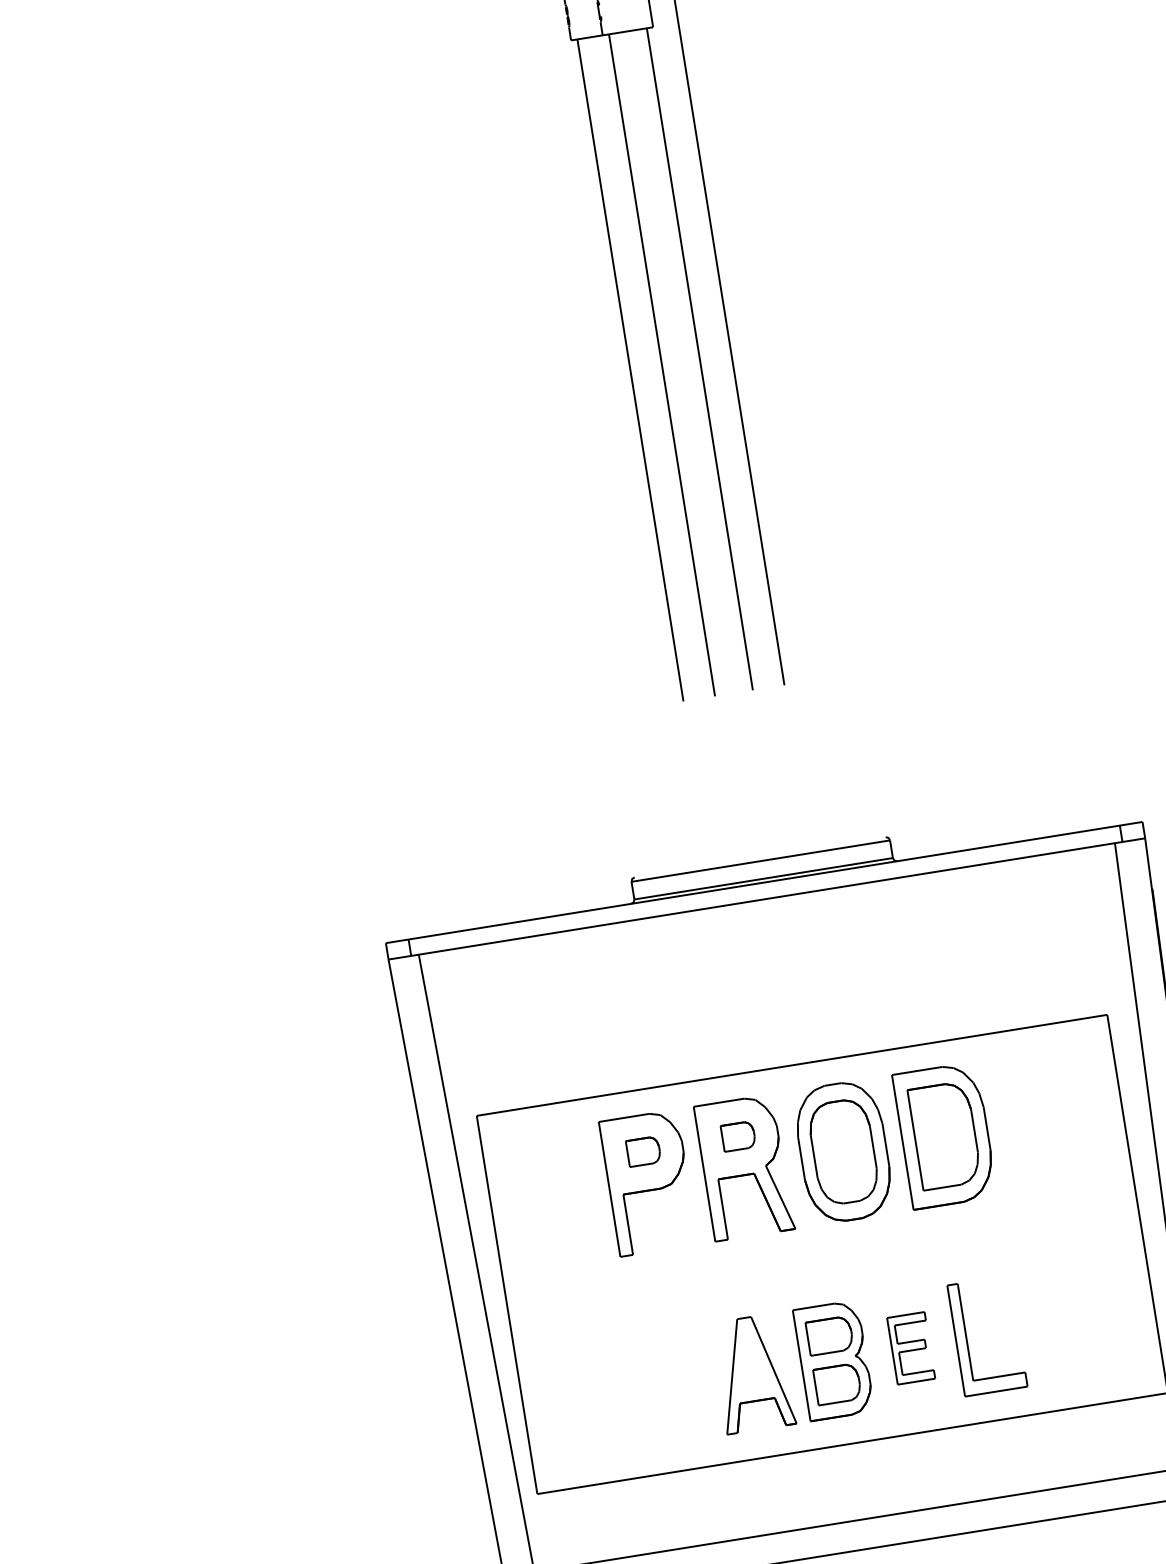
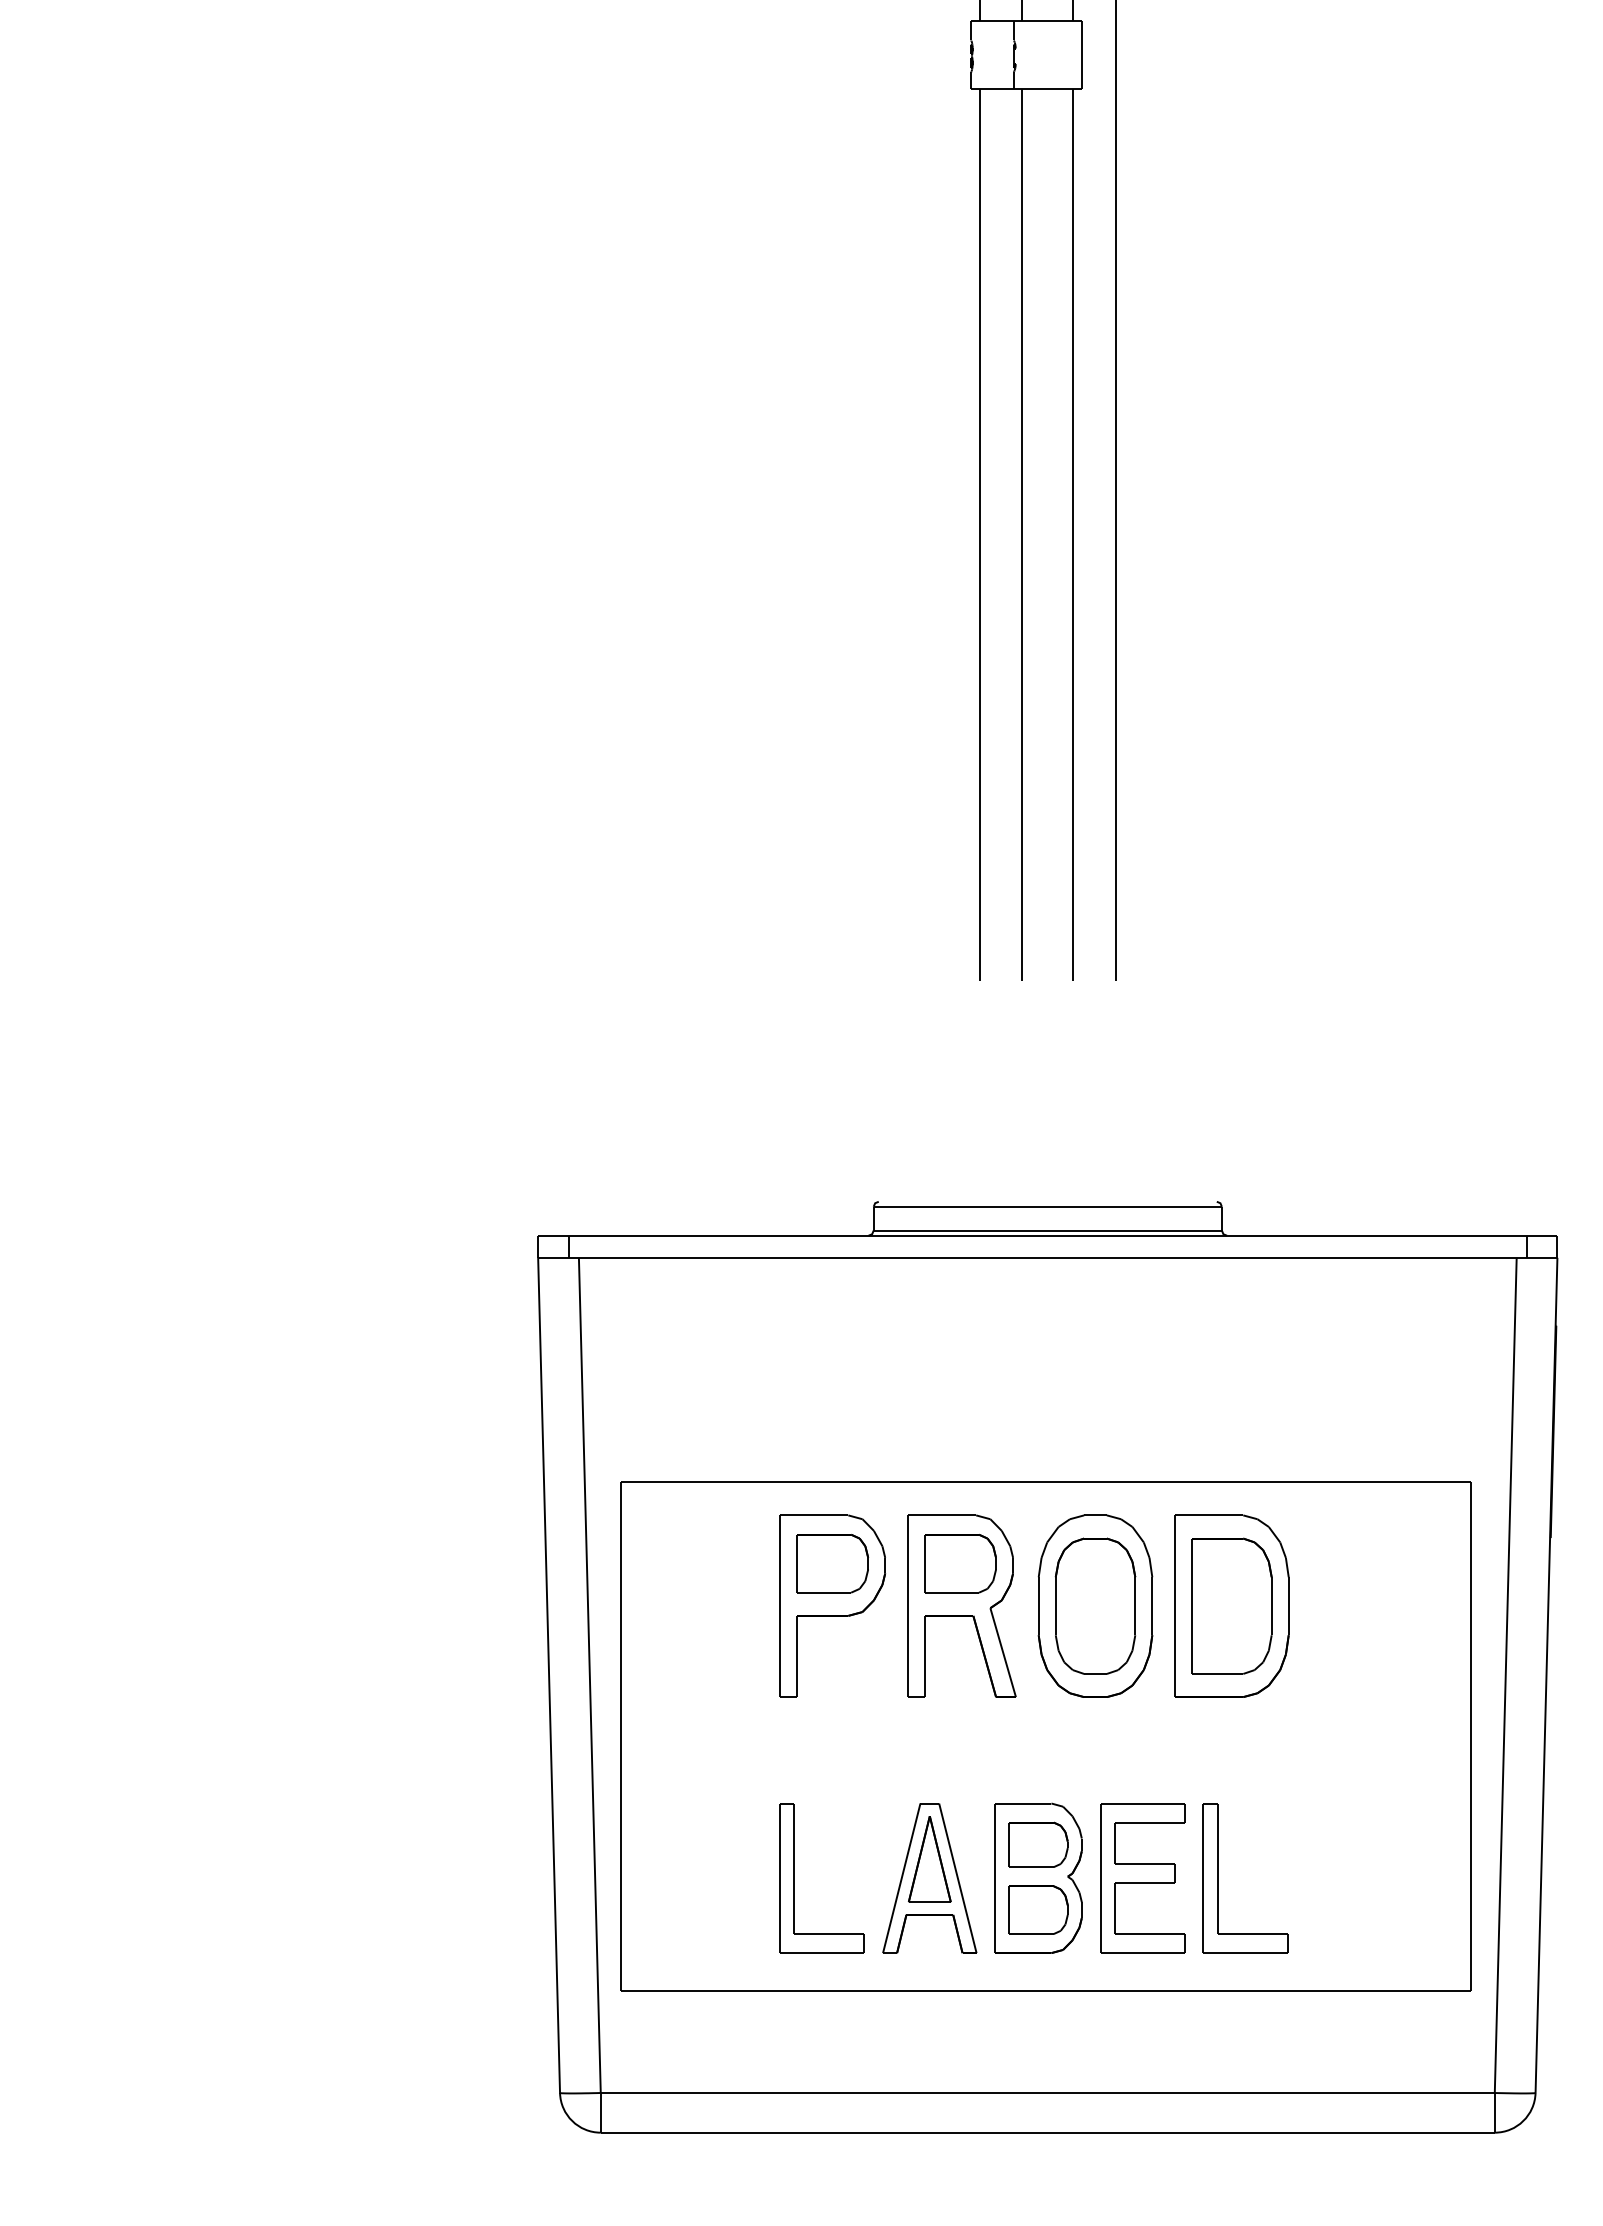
part: (738, 1136) -> (960, 1563), size x1.67
part: (643, 1151) -> (832, 1563), size x1.67
part: (910, 1348) -> (1142, 1878), size x1.67
part: (750, 1359) -> (929, 1859), added
part: (652, 1389) -> (794, 1878), added

